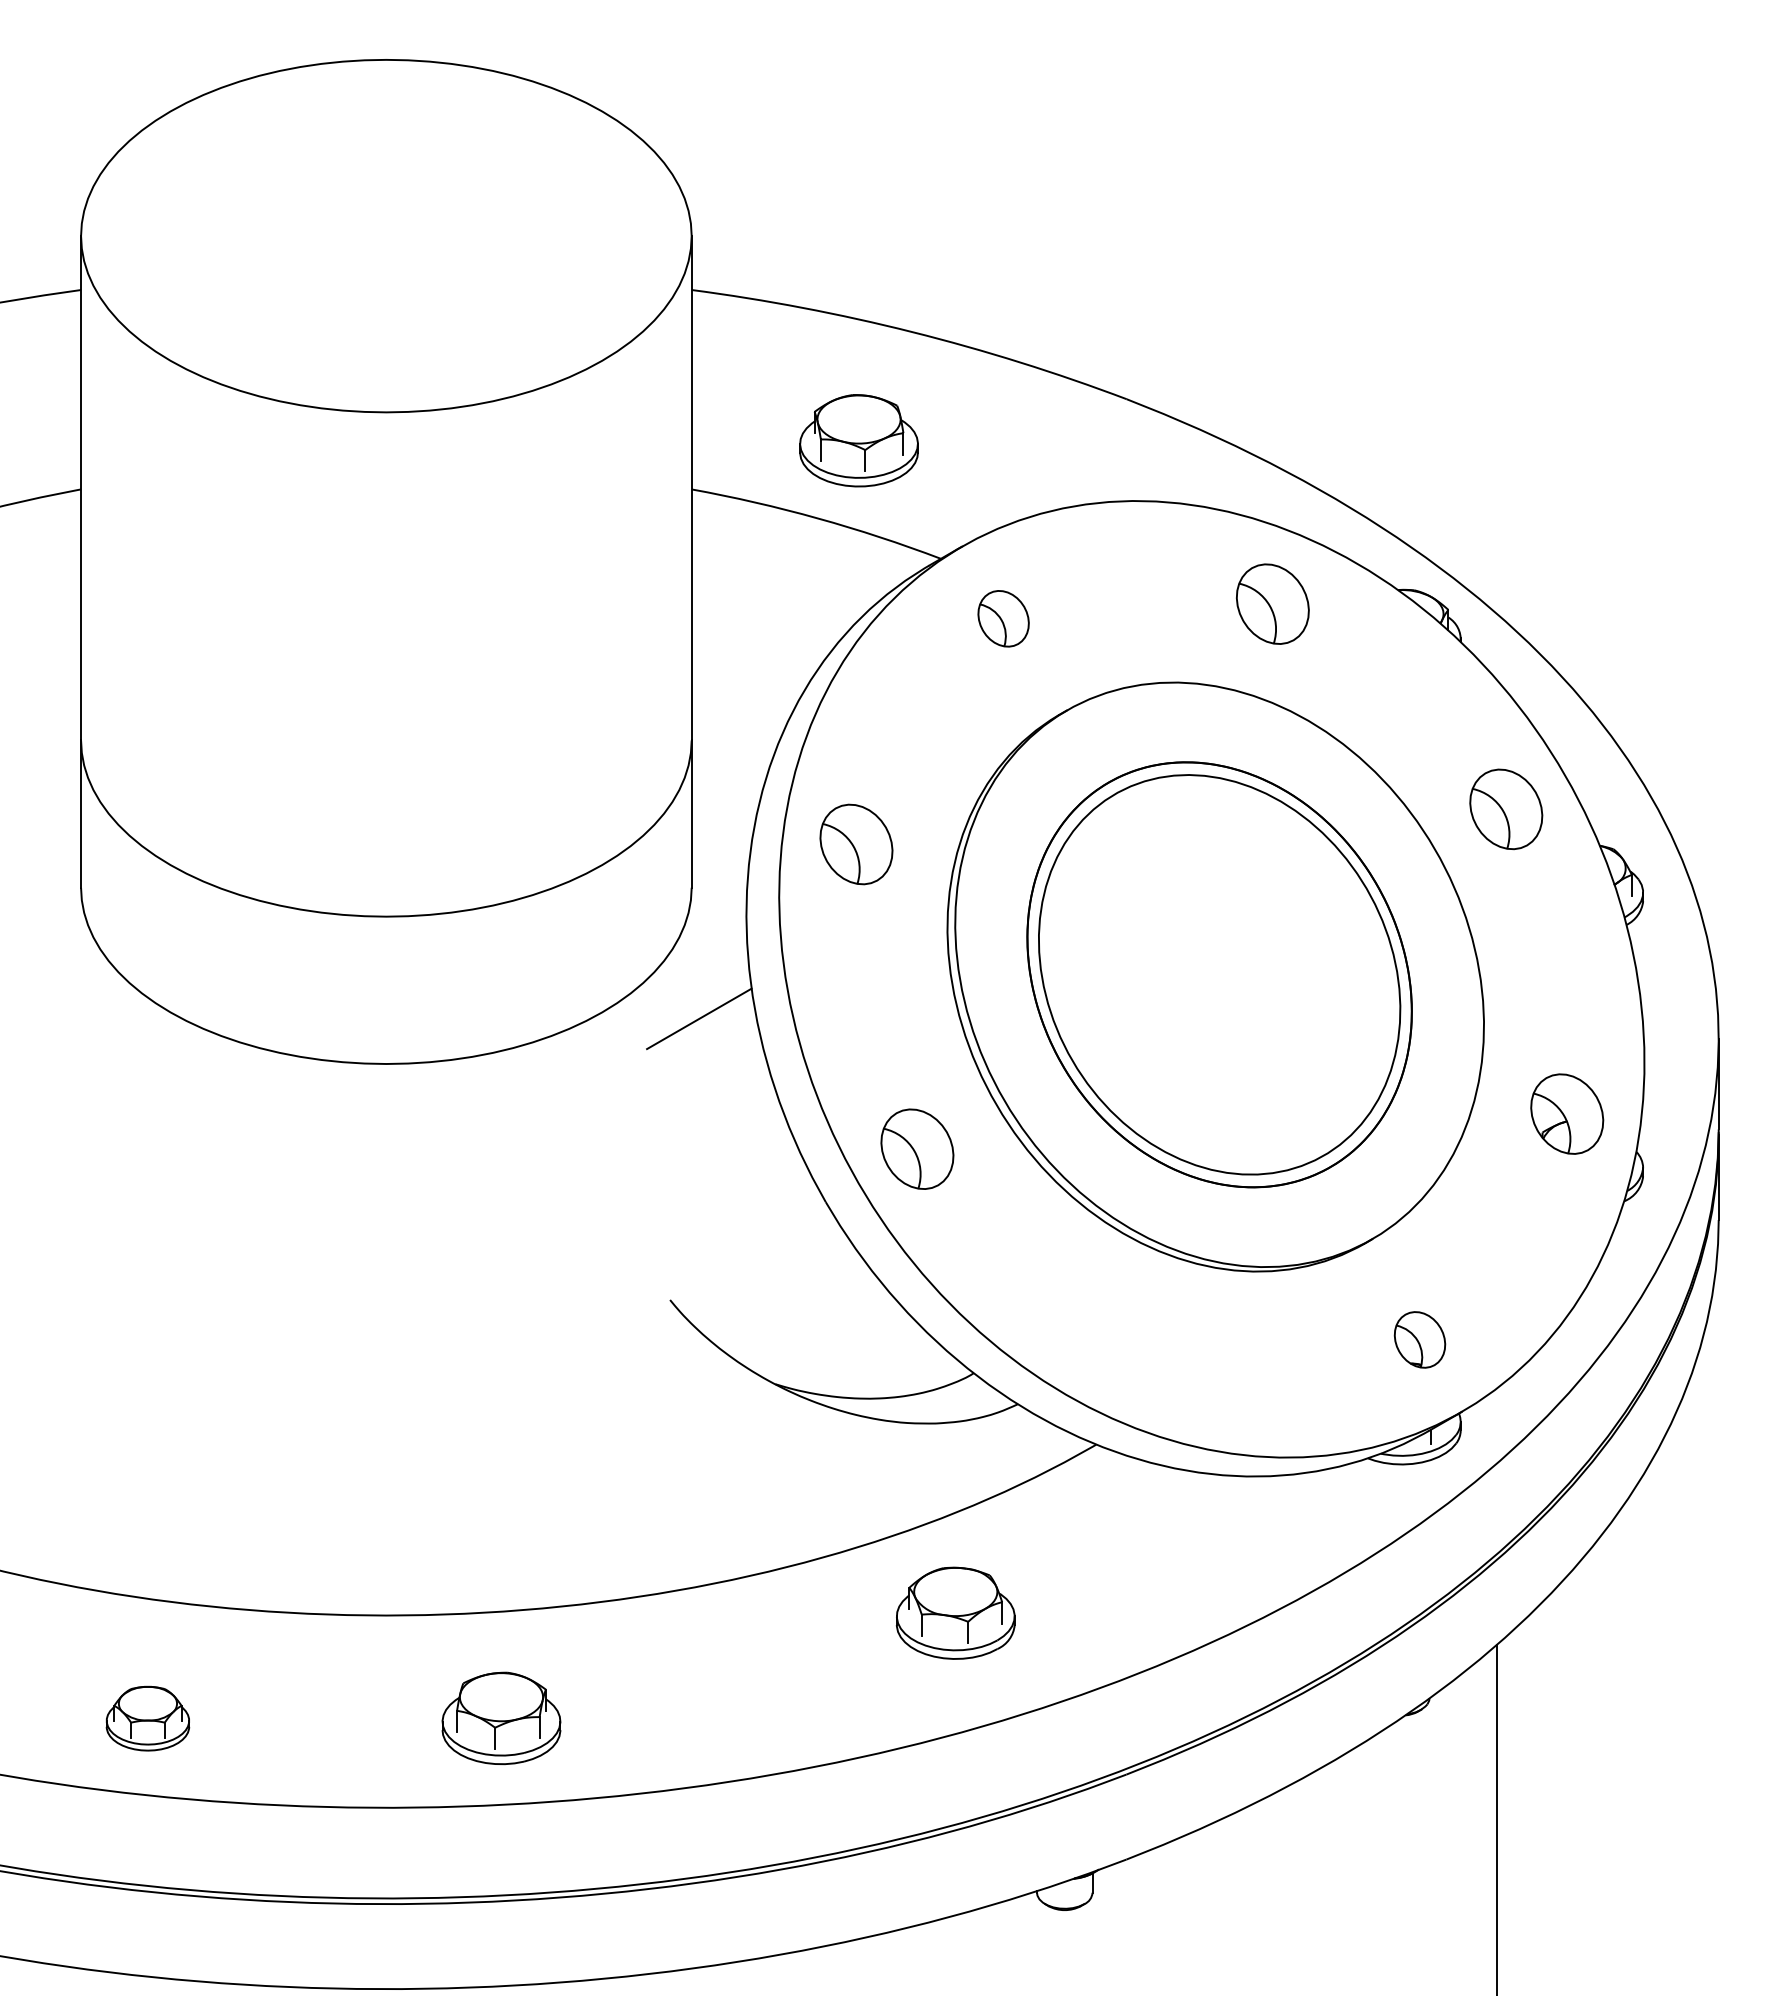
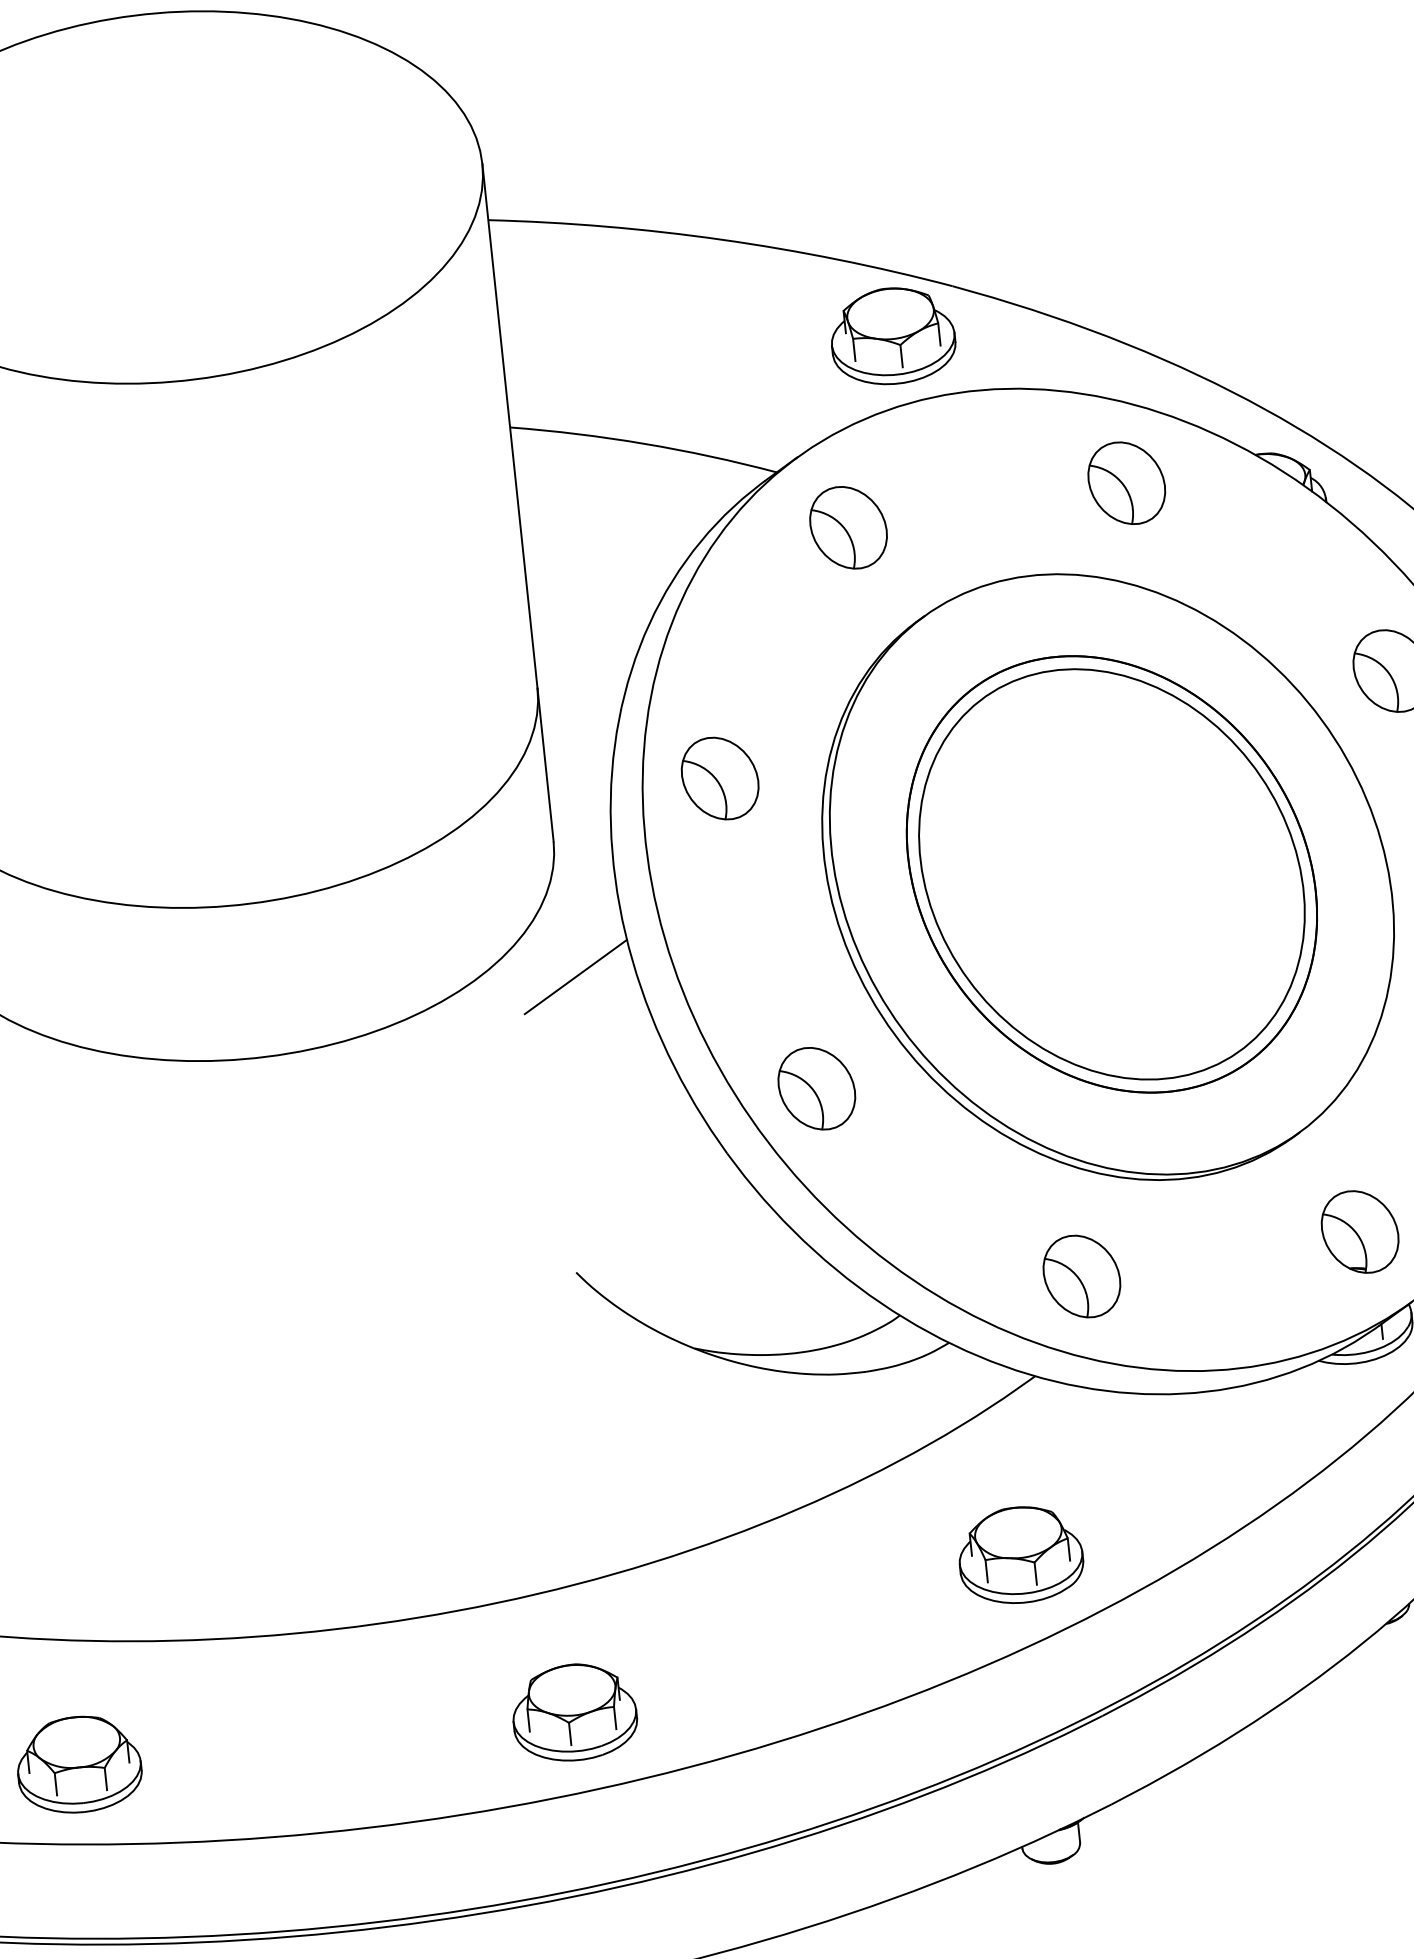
part: (858, 440) -> (892, 335), moved
part: (1003, 618) -> (848, 527), size x1.43
part: (1419, 1339) -> (1359, 1231), size x1.43
part: (1150, 1354) -> (1081, 1276), added
part: (955, 1612) -> (1020, 1554), moved
part: (147, 1718) -> (78, 1764), size x1.43
part: (501, 1718) -> (574, 1712), moved

